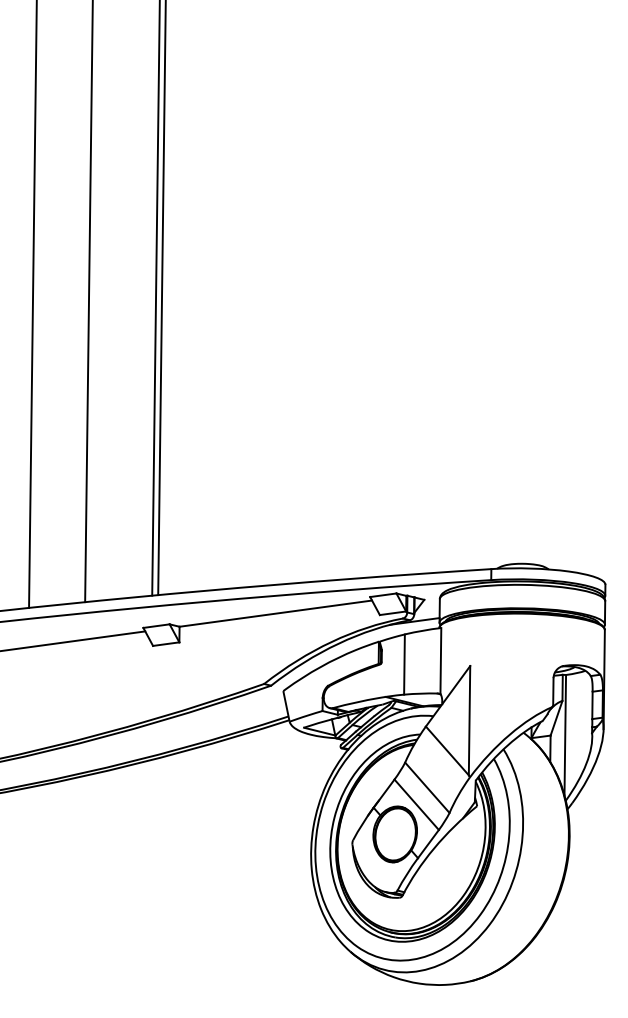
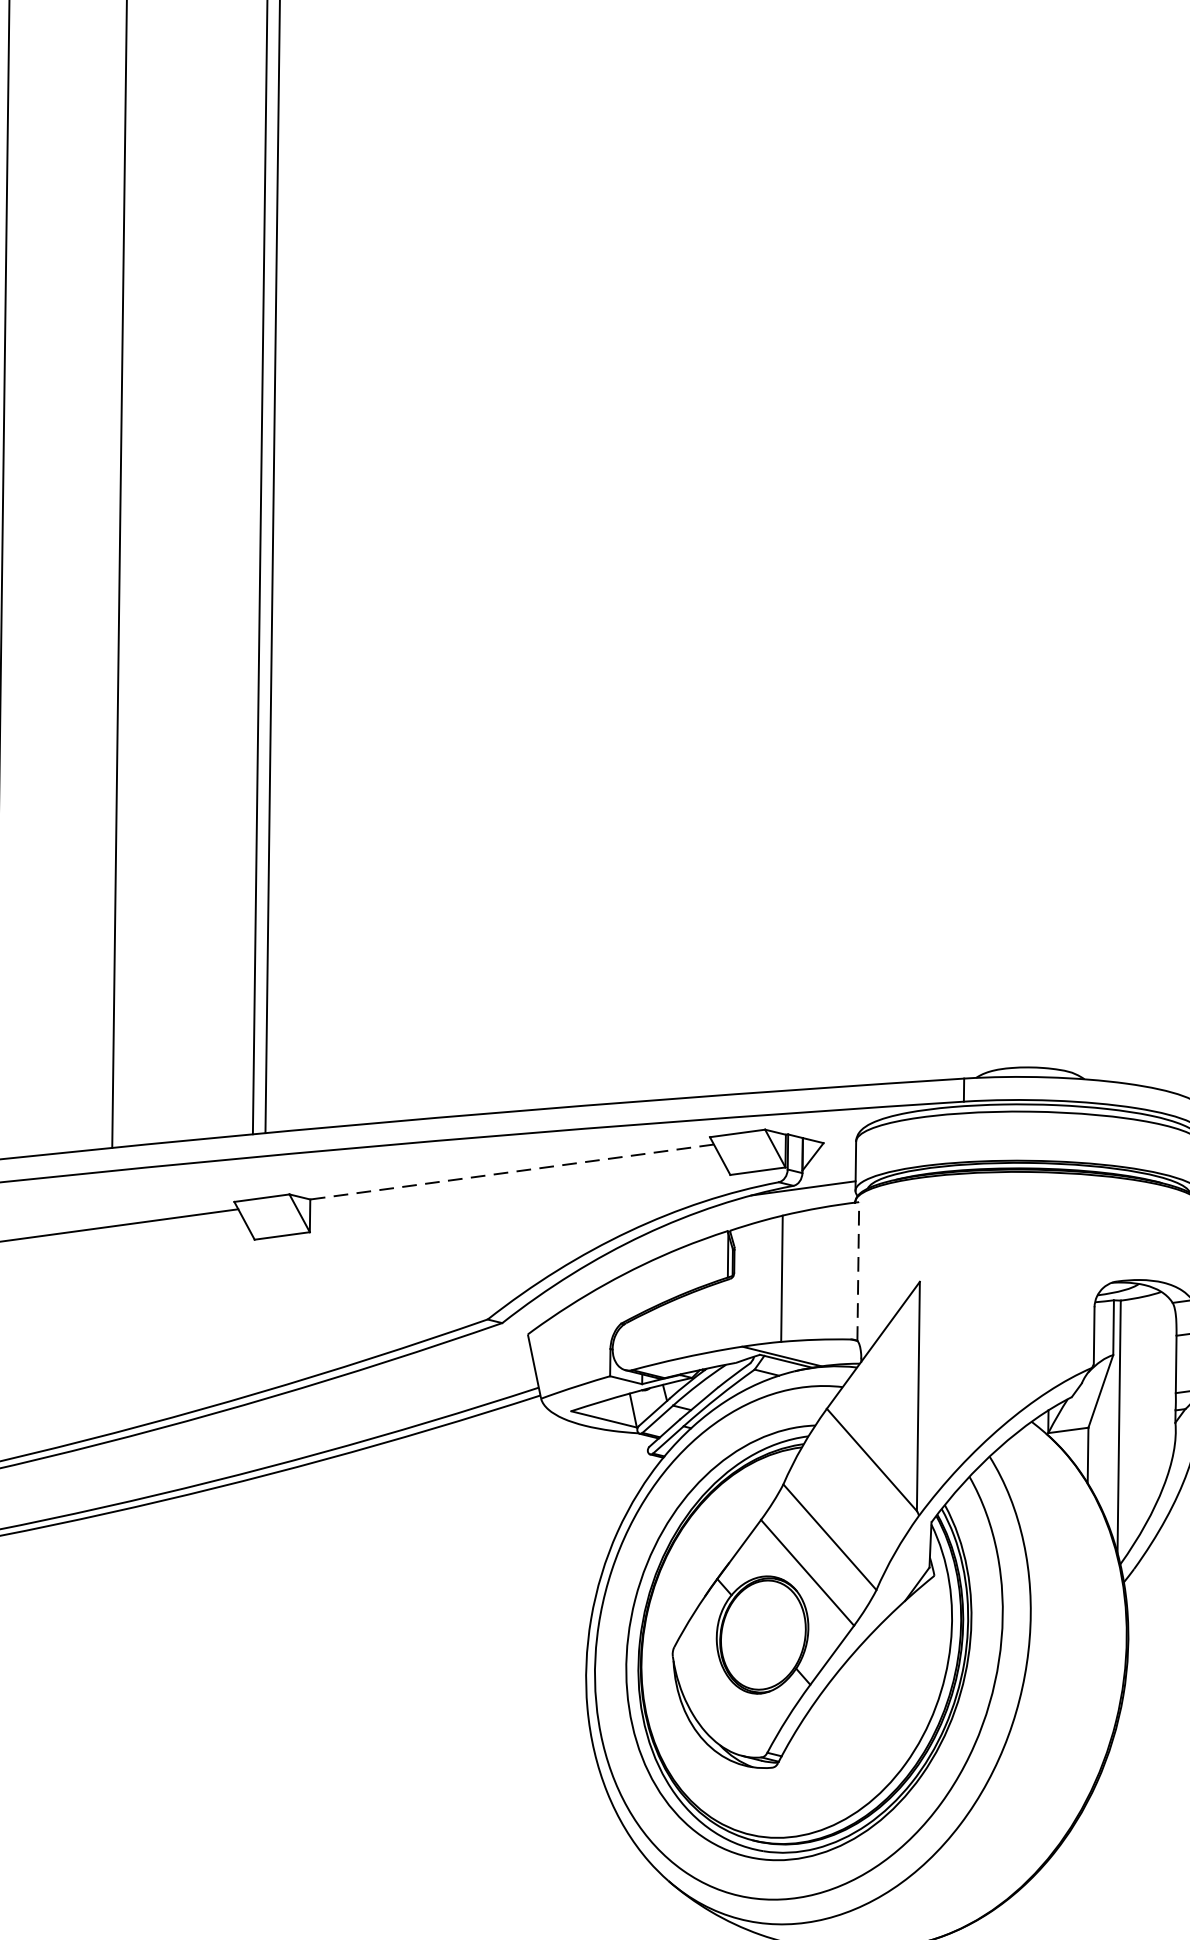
line: (275, 613) -> (511, 1171), solid -> dashed
line: (440, 660) -> (857, 1270), solid -> dashed

